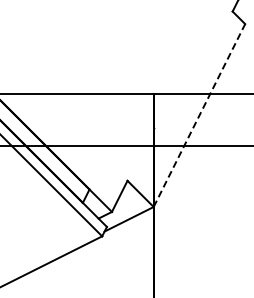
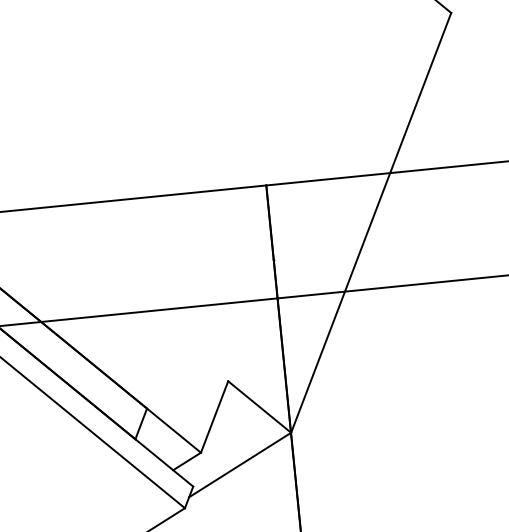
line: (199, 115) -> (371, 222), dashed -> solid

